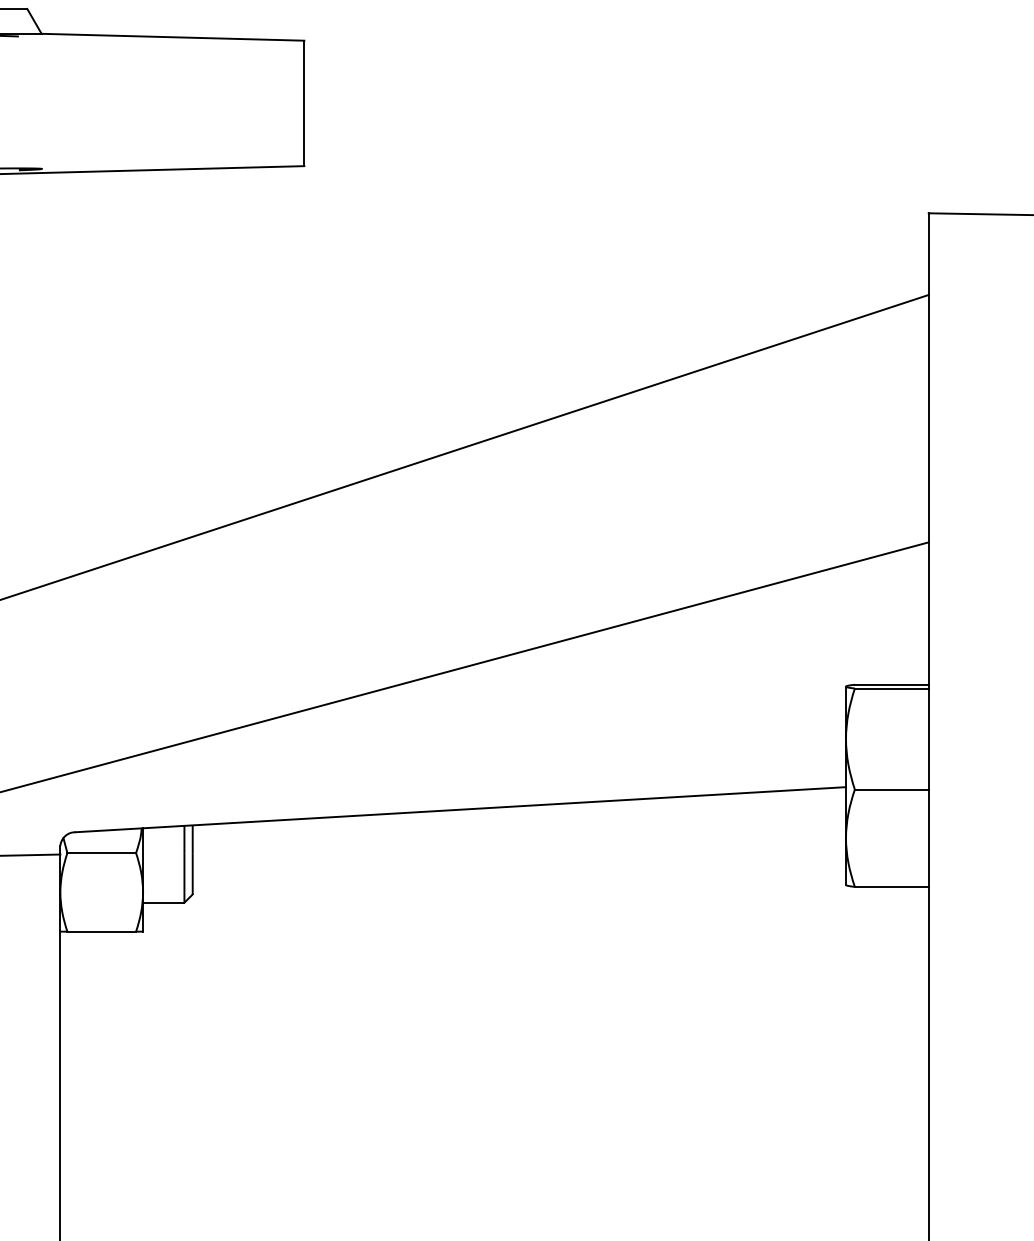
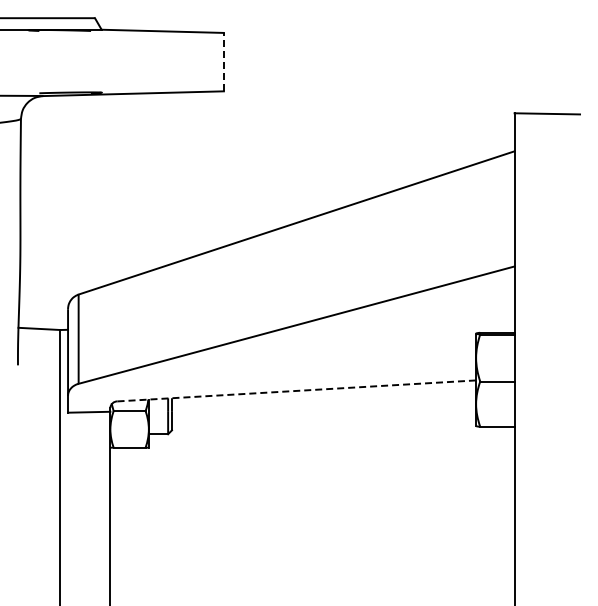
line: (303, 102) -> (223, 61), solid -> dashed
line: (460, 808) -> (296, 390), solid -> dashed

